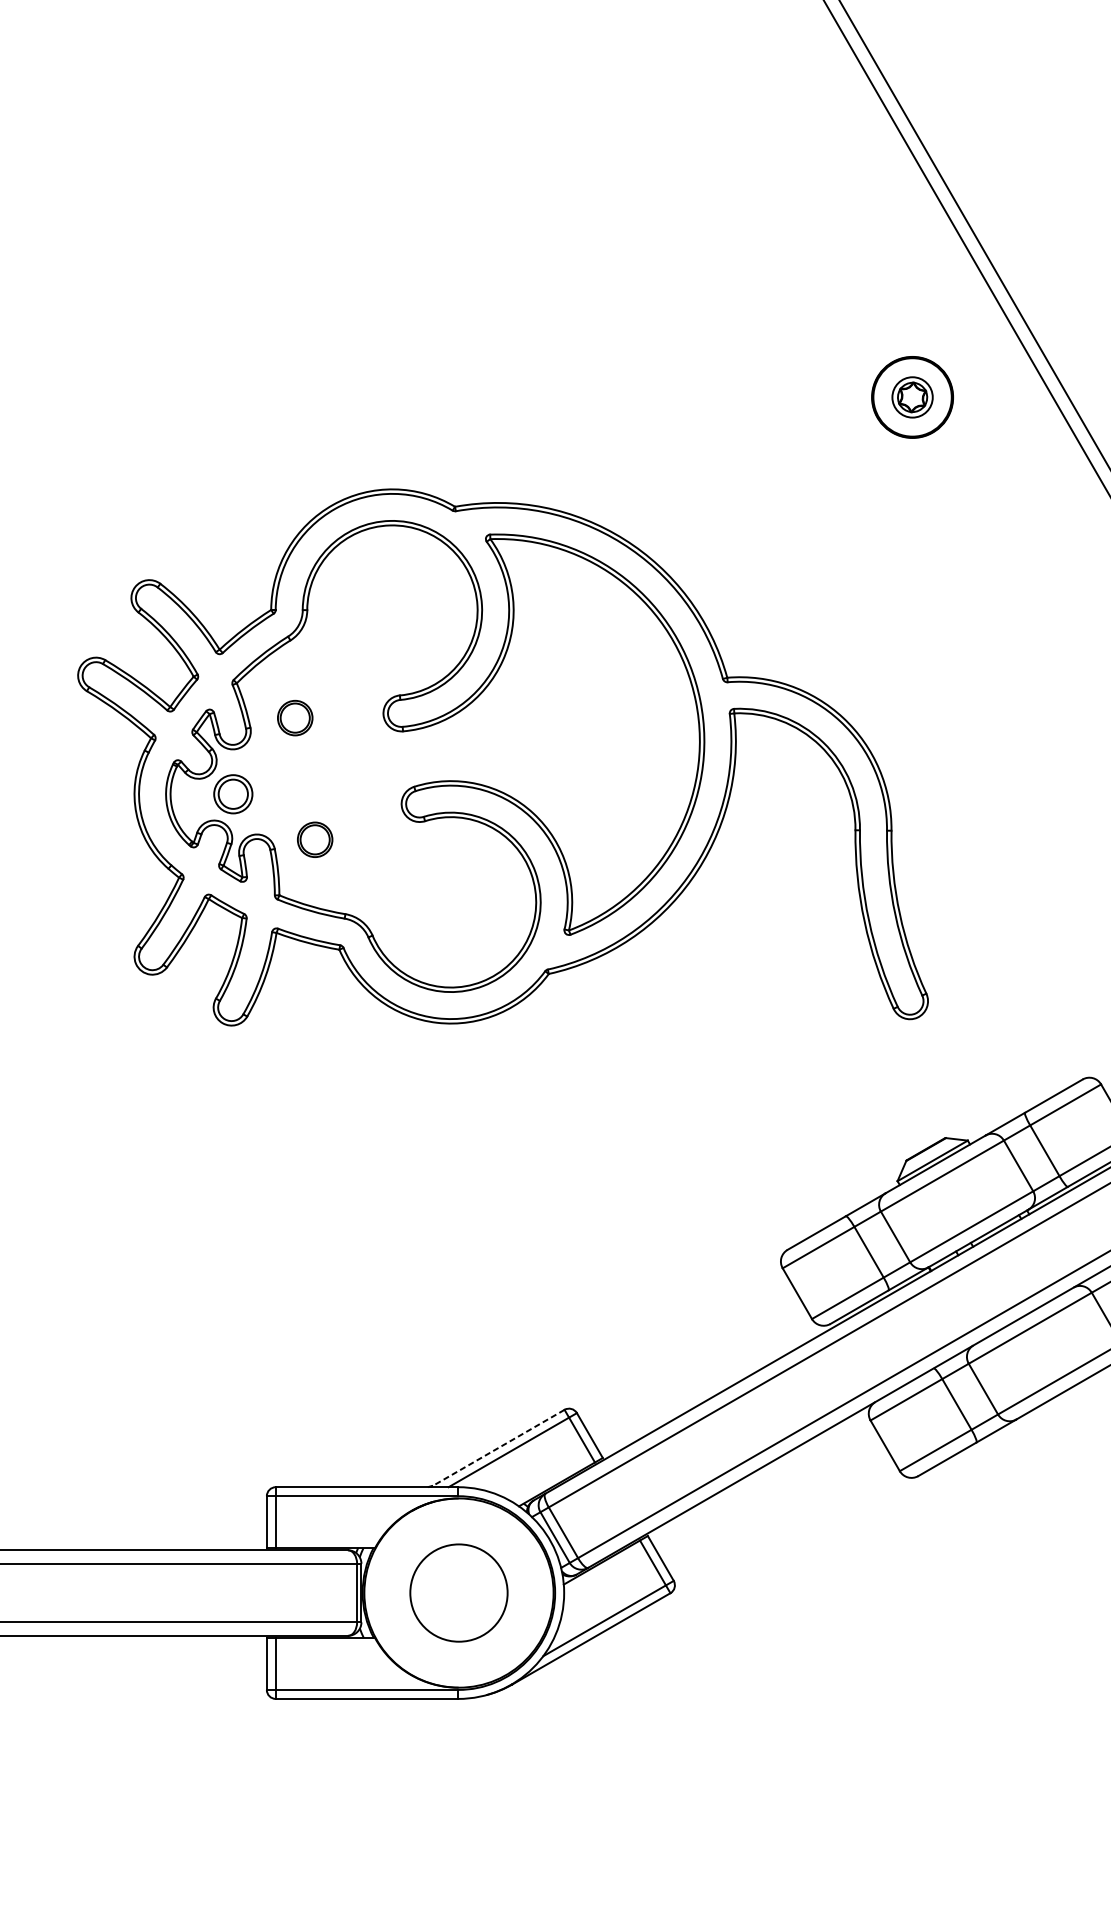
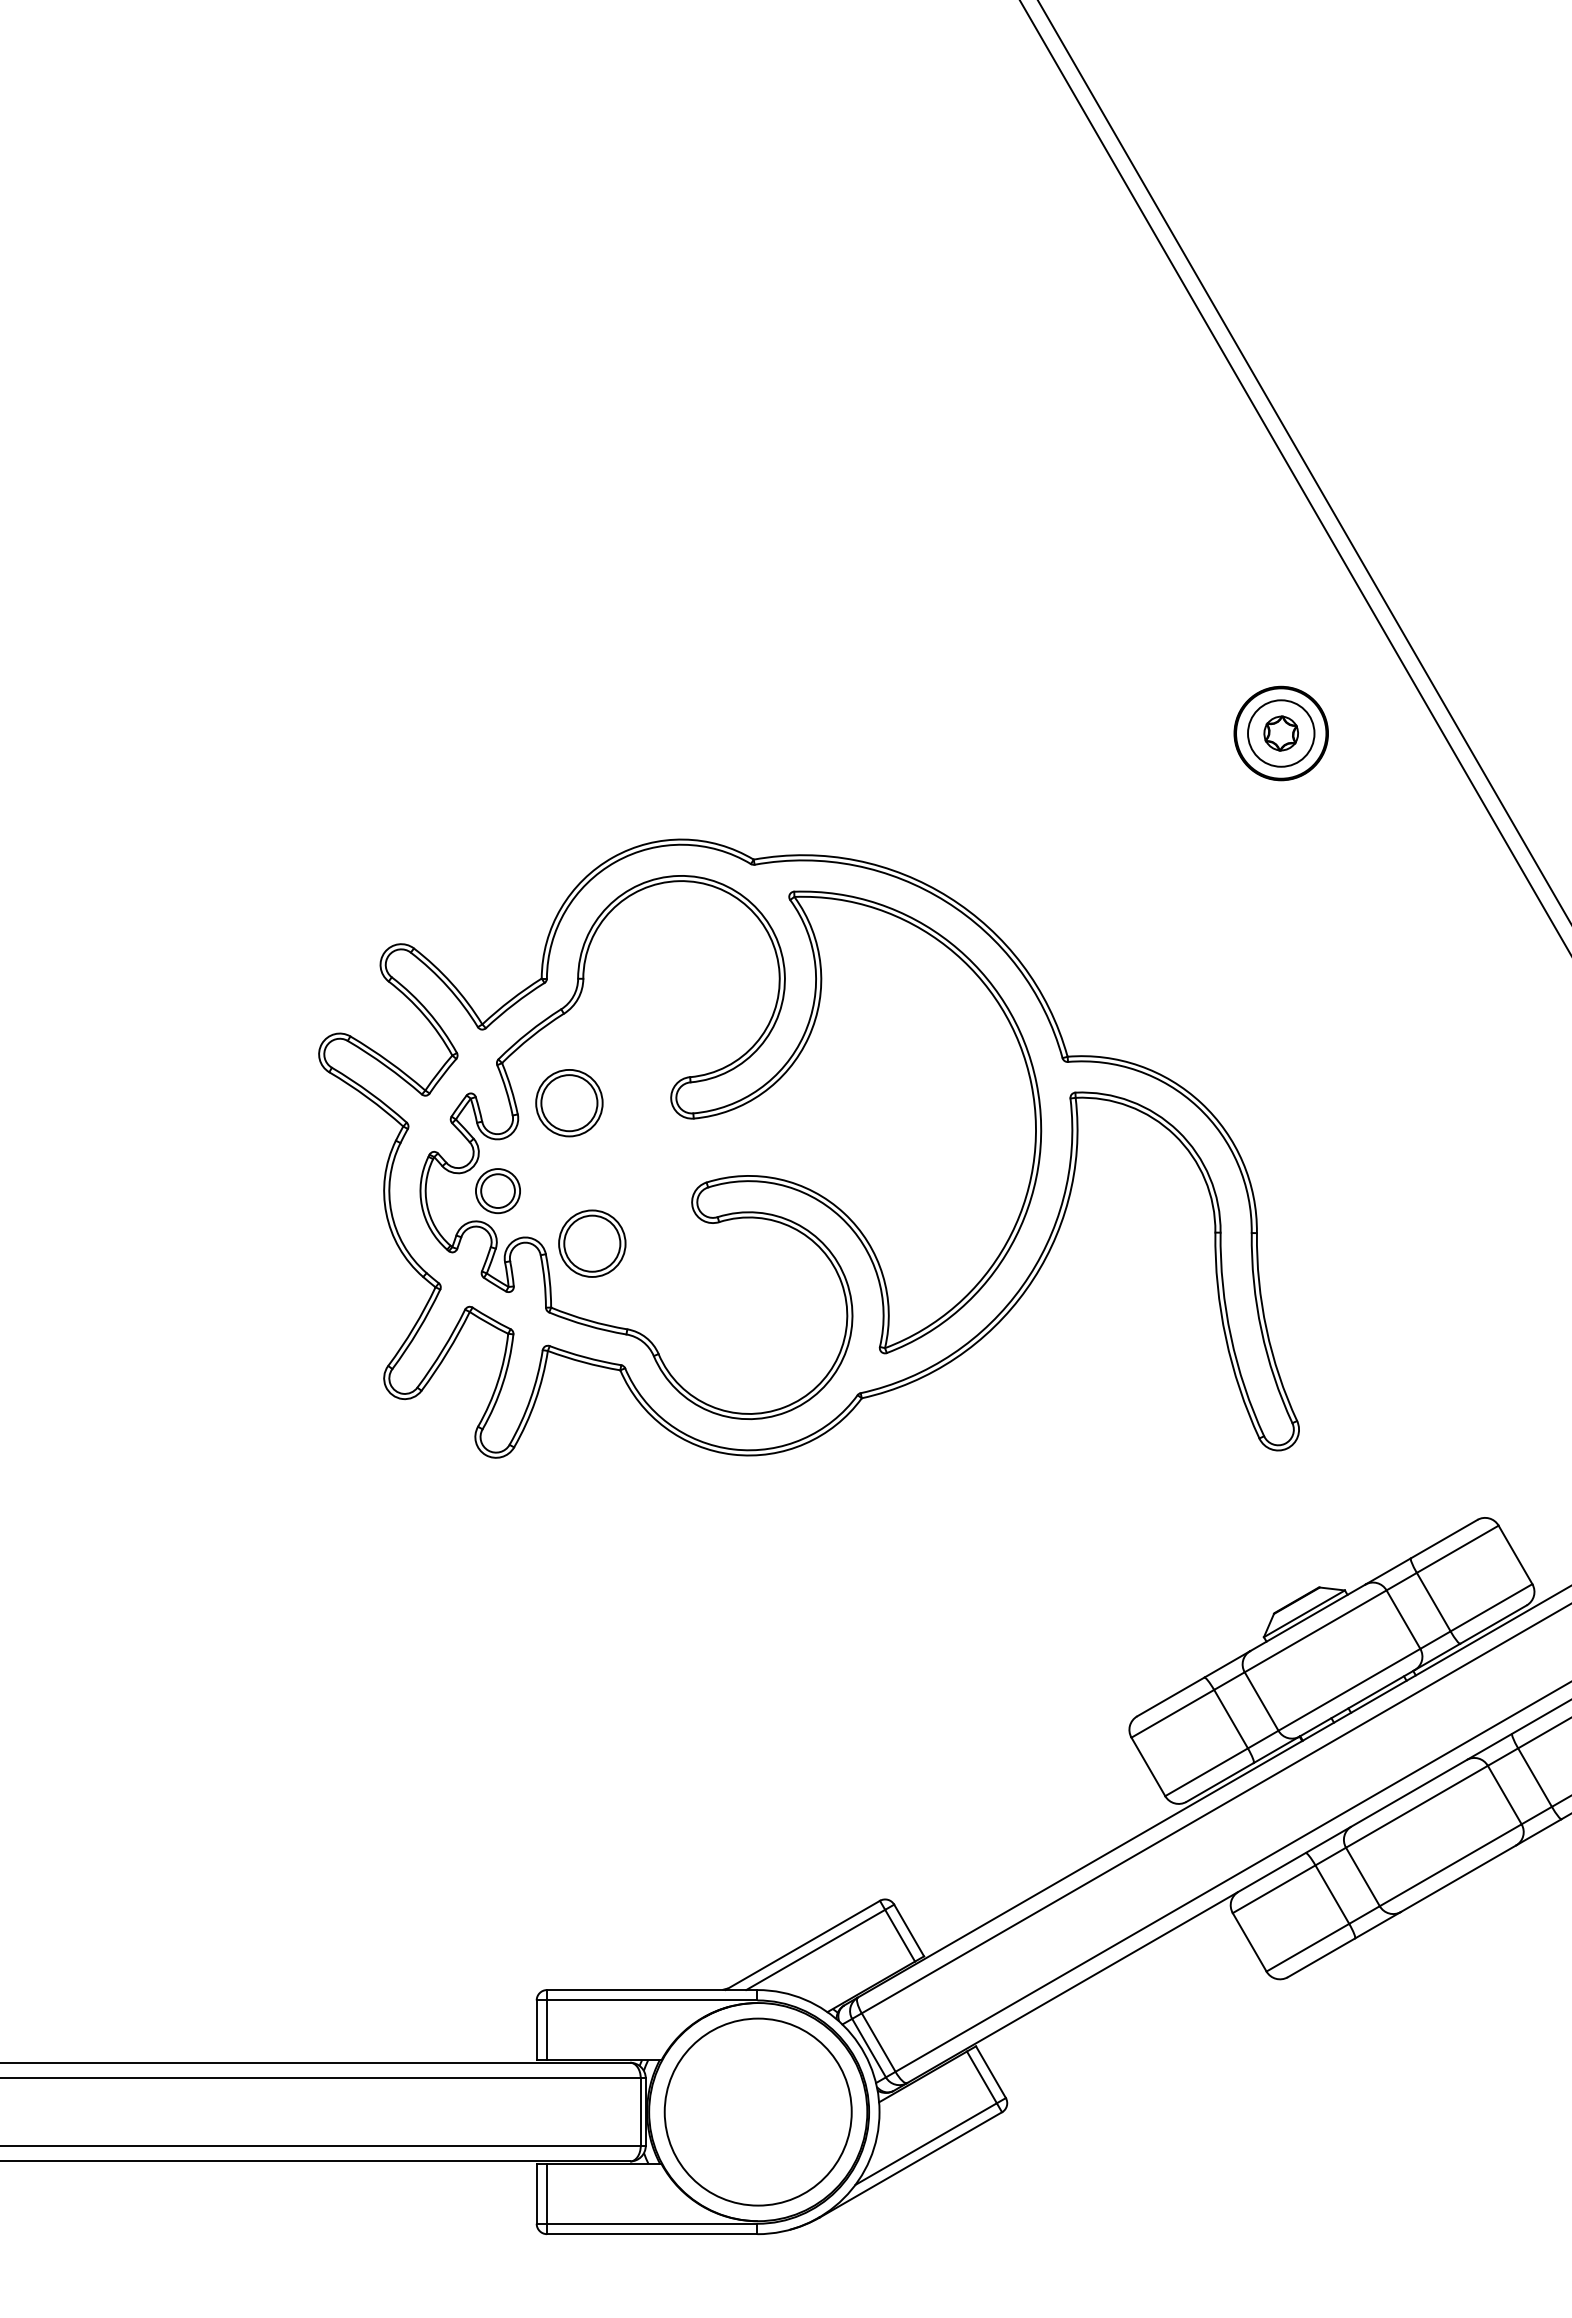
circle: (912, 397) -> (1281, 733), size x1.43
part: (295, 718) -> (569, 1103), size x1.67
part: (315, 839) -> (592, 1243), size x1.67
line: (497, 1448) -> (802, 1945), dashed -> solid
circle: (458, 1592) -> (757, 2111), size x1.67

